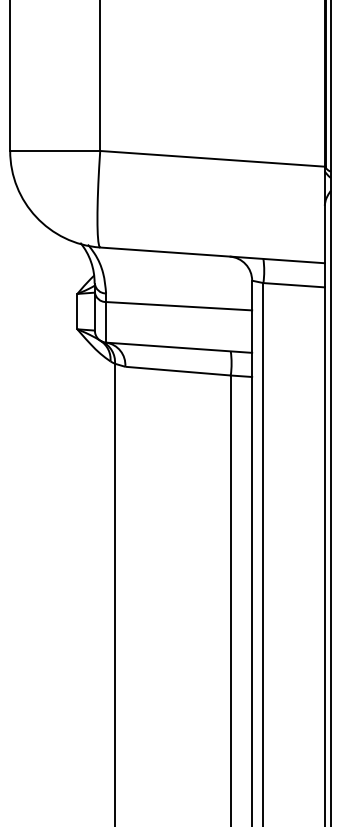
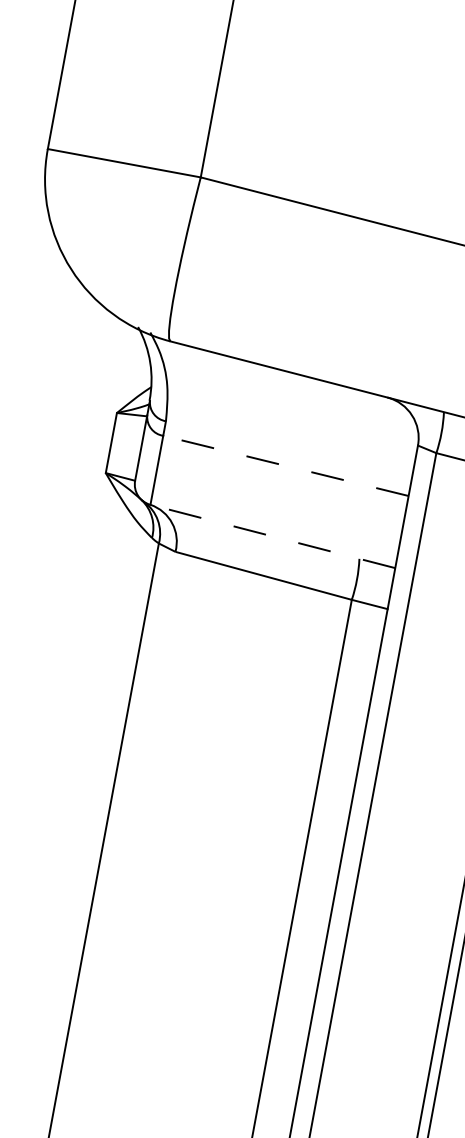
line: (178, 306) -> (284, 466), solid -> dashed
line: (178, 347) -> (271, 535), solid -> dashed

